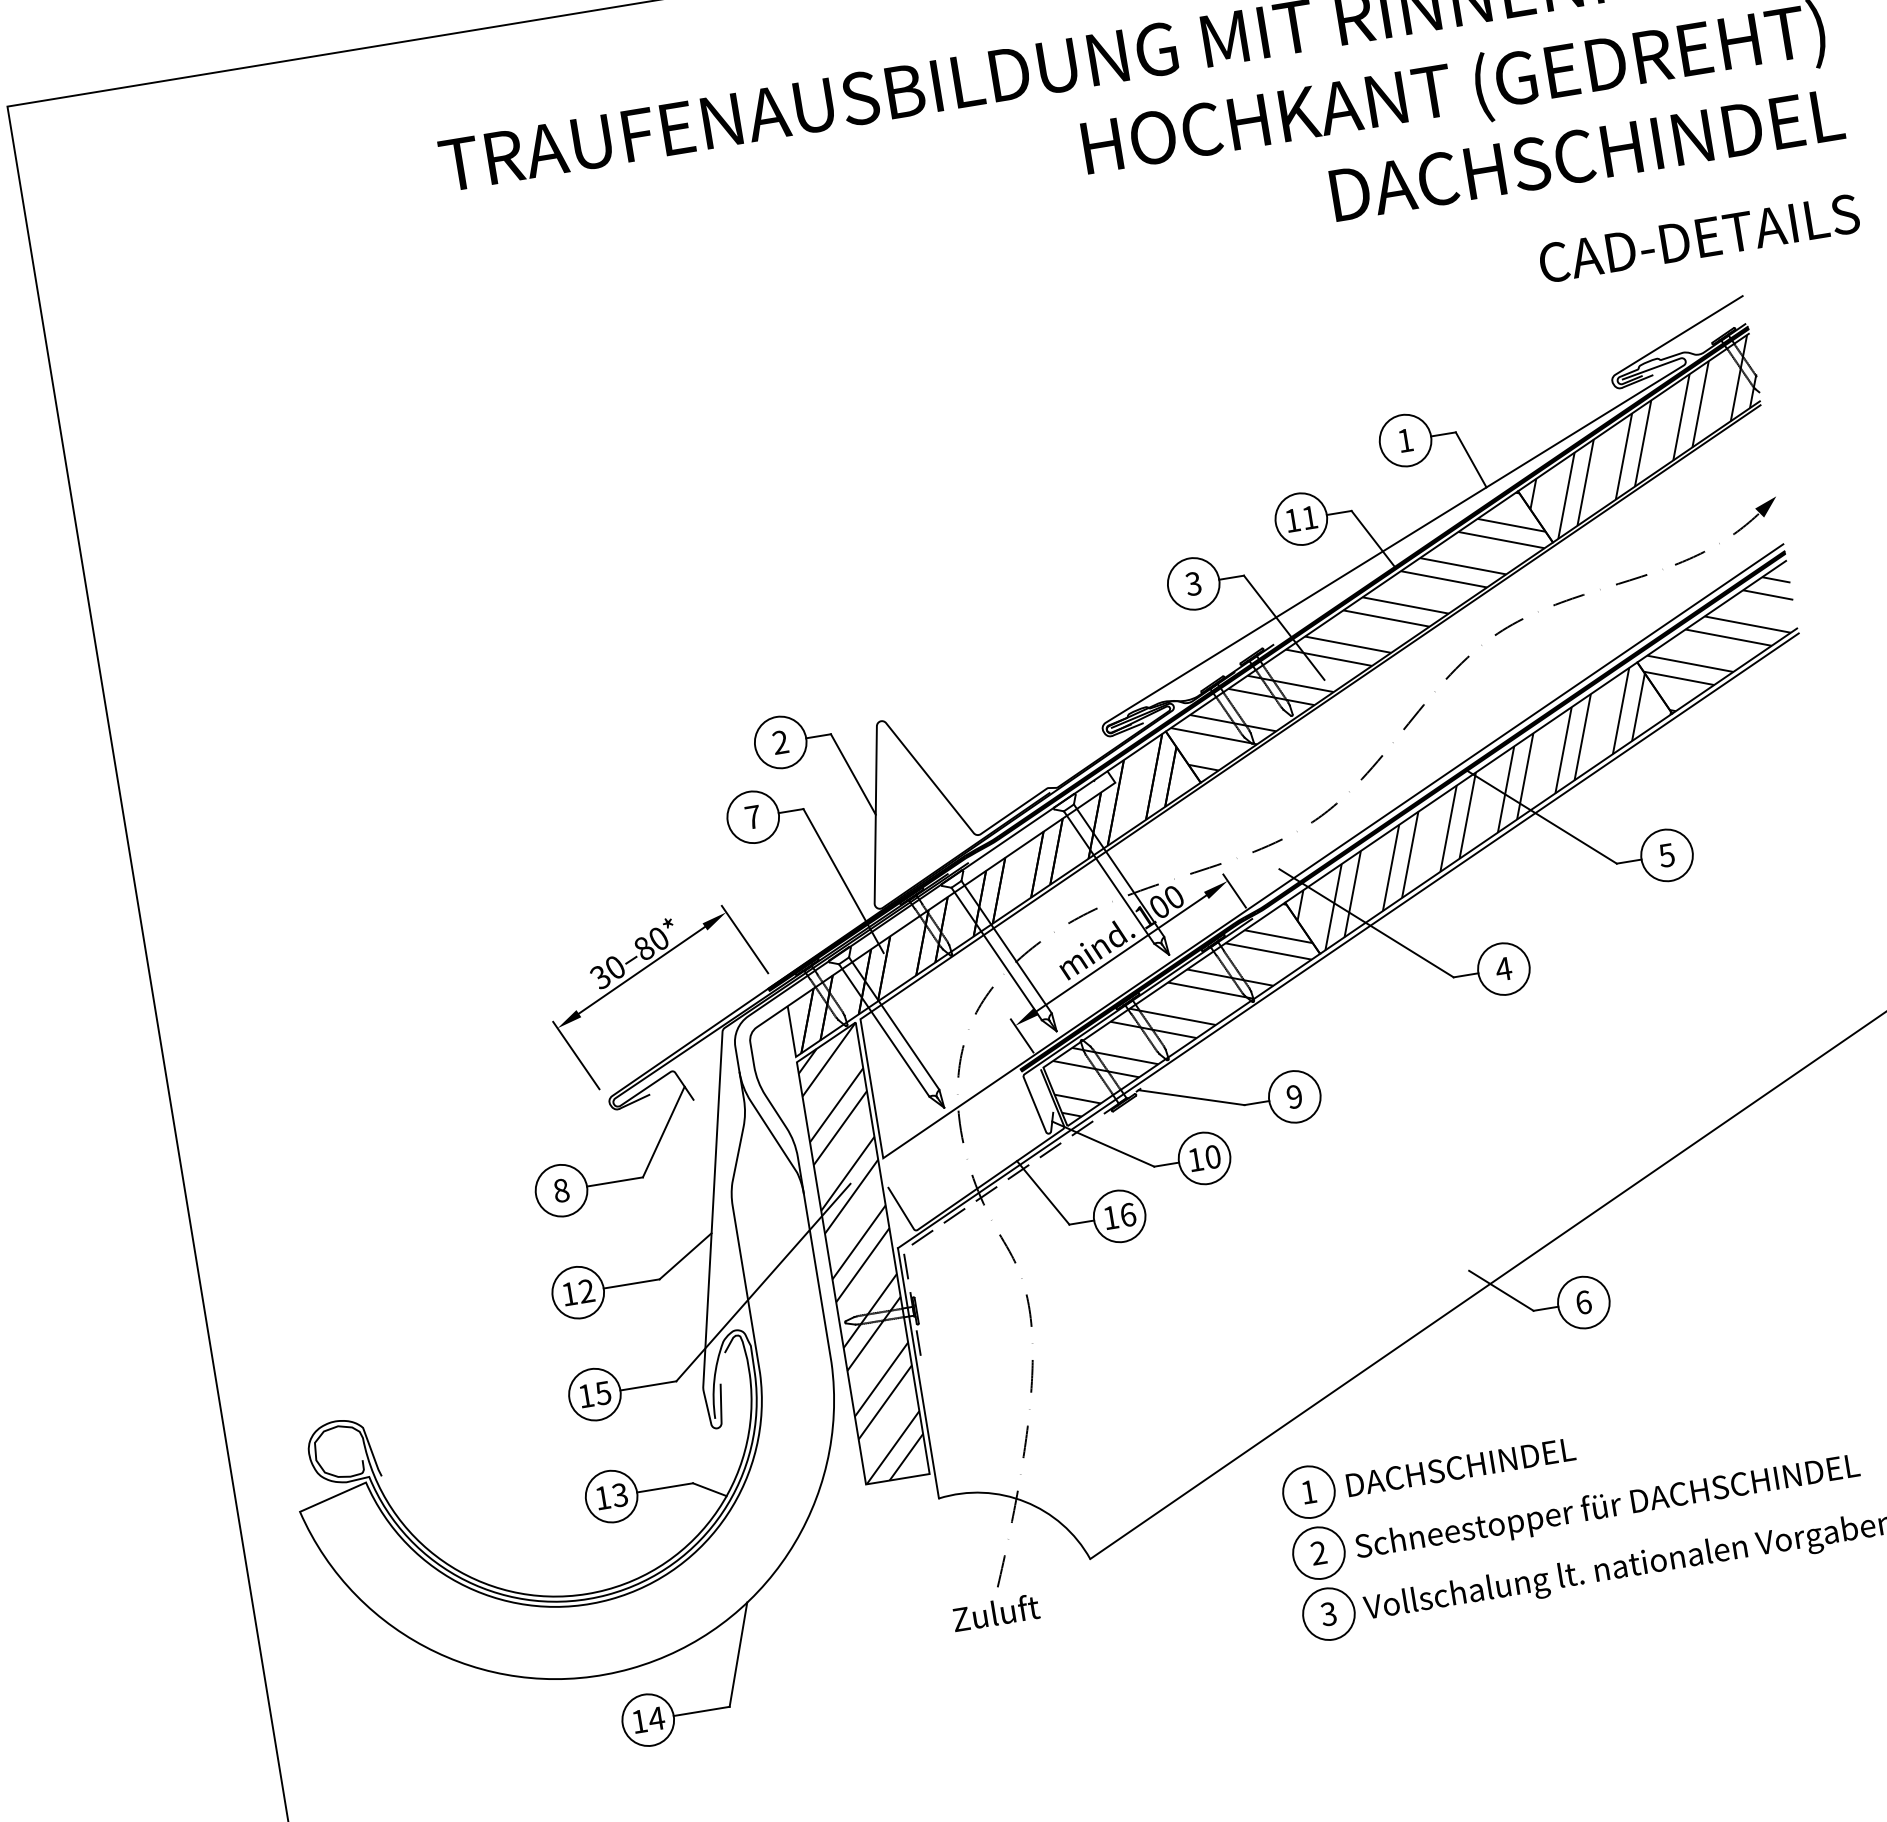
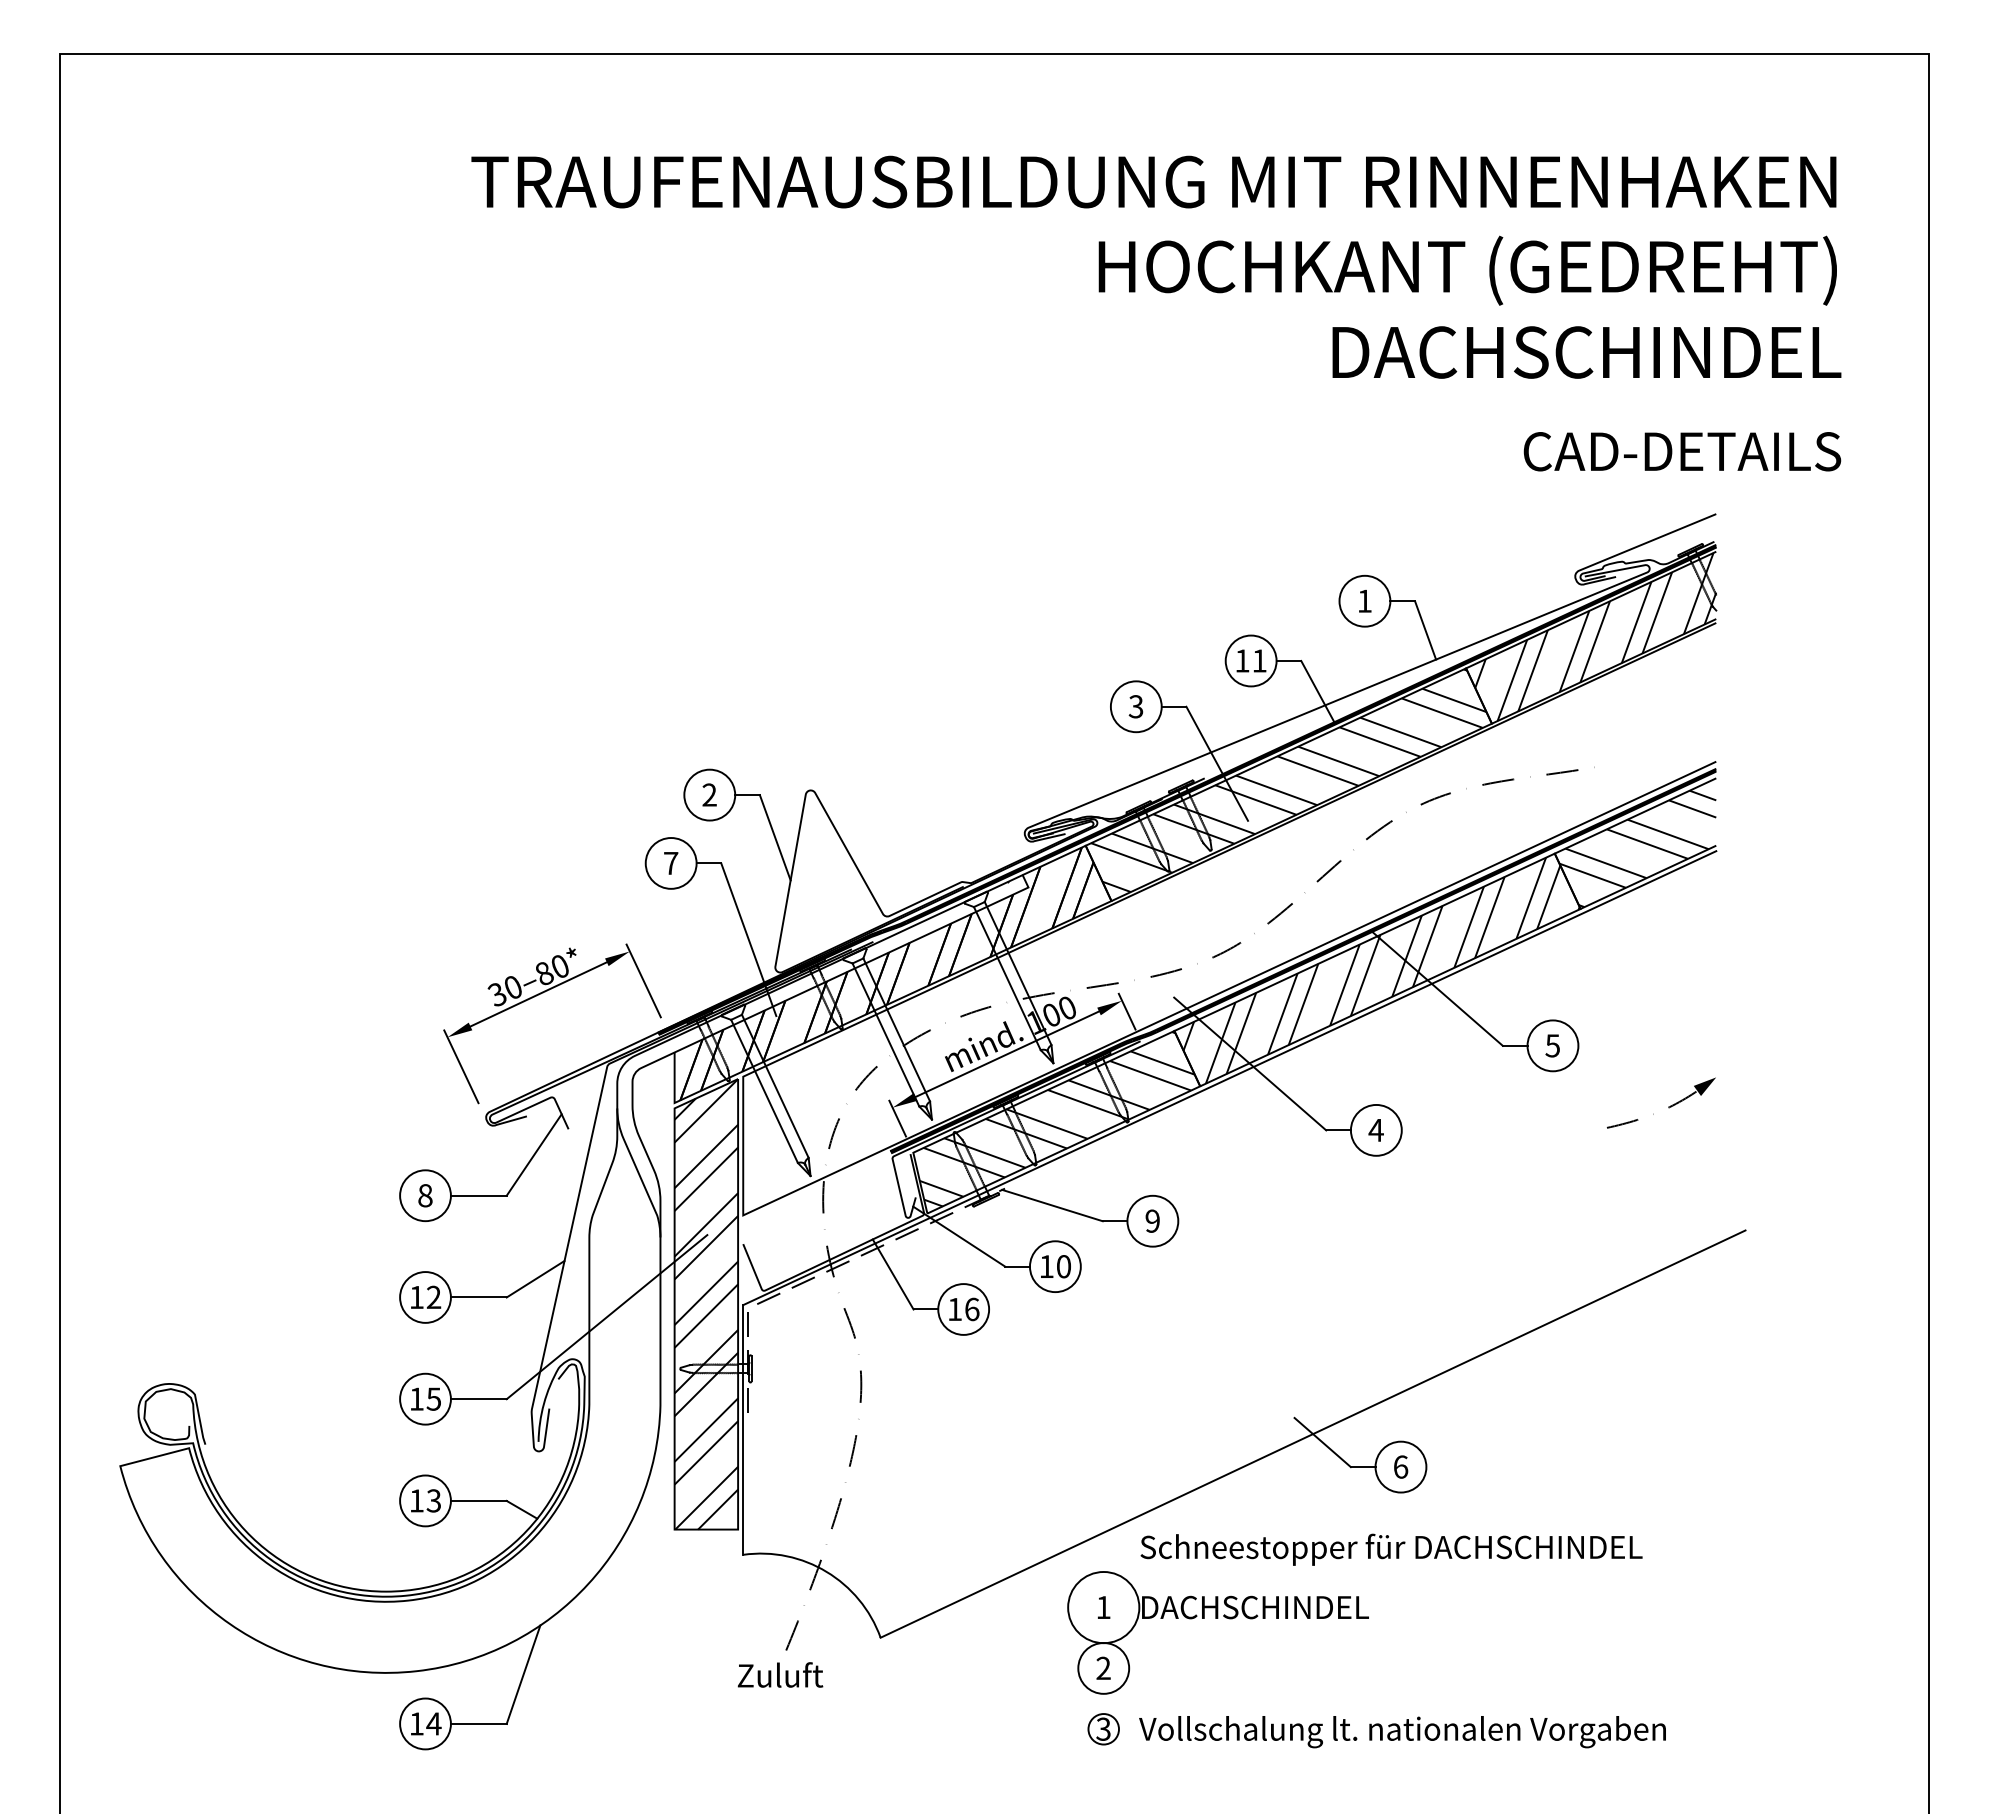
part: (1733, 533) -> (1668, 1106), moved
circle: (1308, 1492) -> (1103, 1607), size x1.4
text: (1607, 1508) -> (1391, 1549), moved
circle: (1328, 1613) -> (1103, 1728), size x0.6

